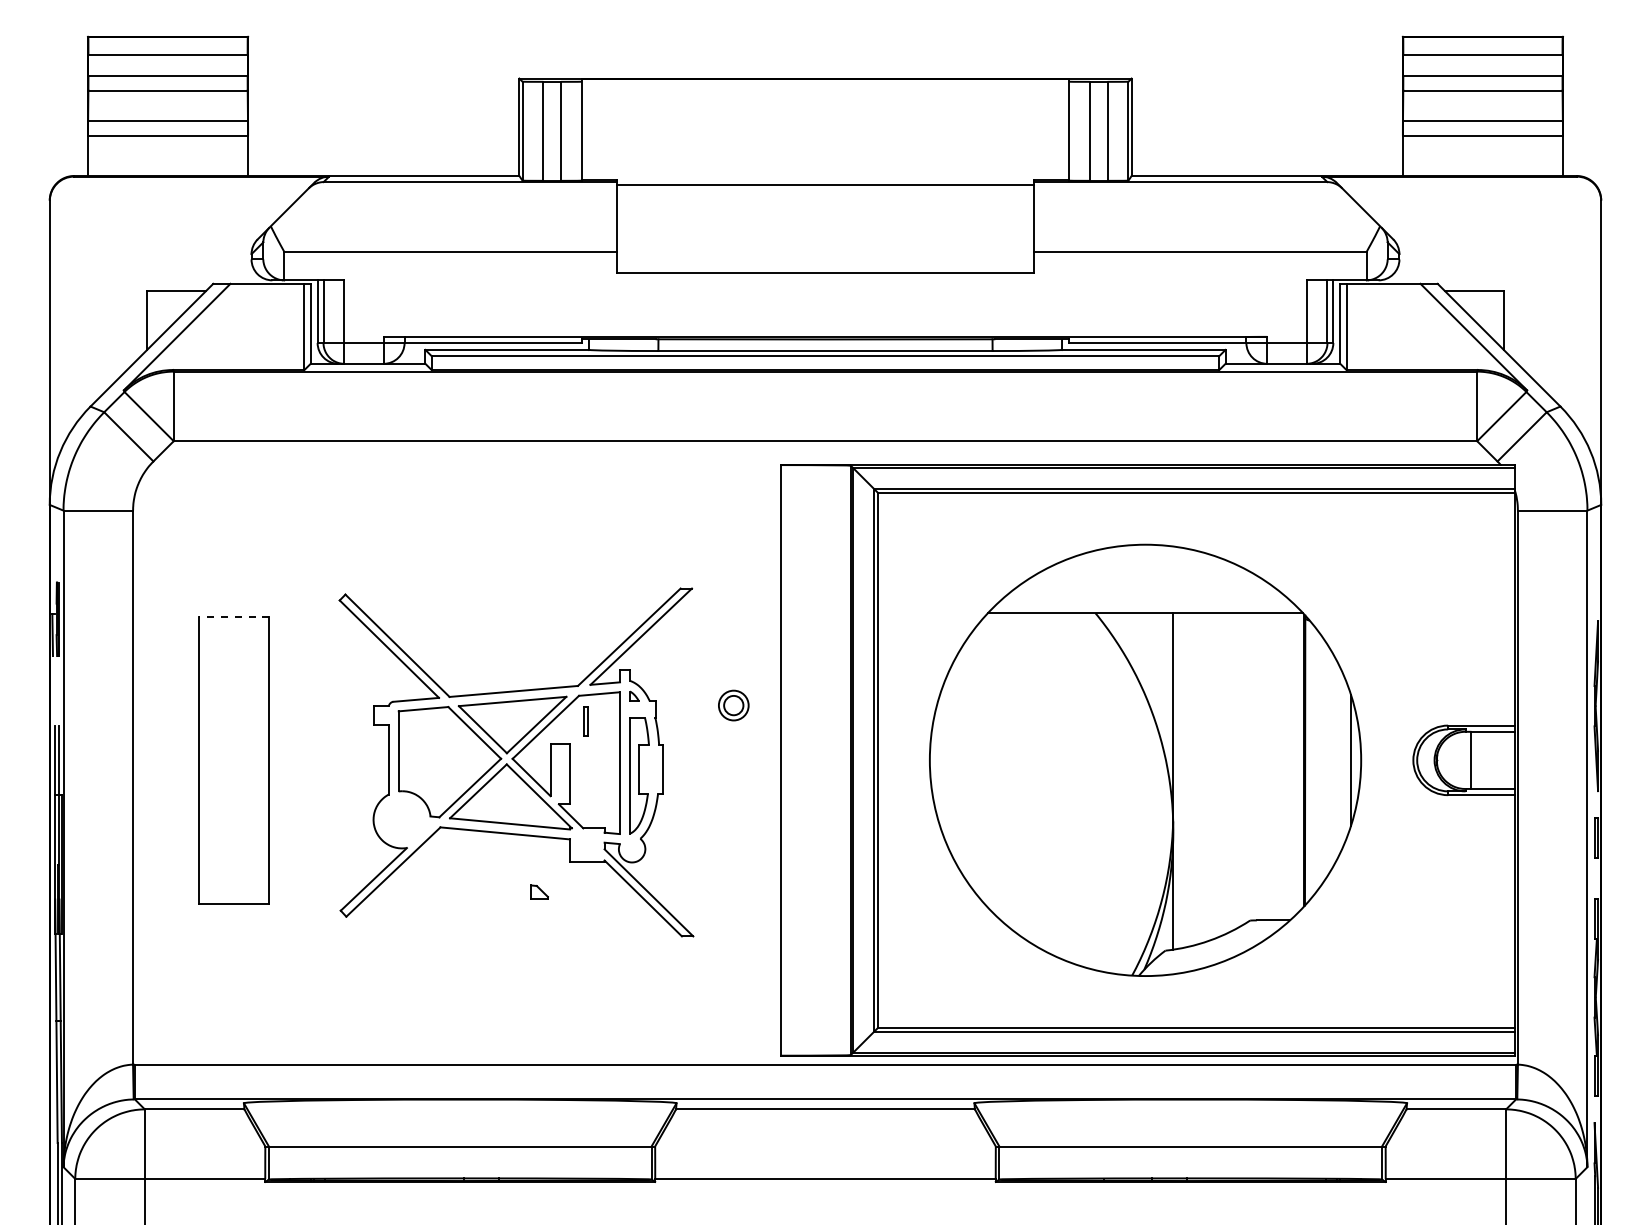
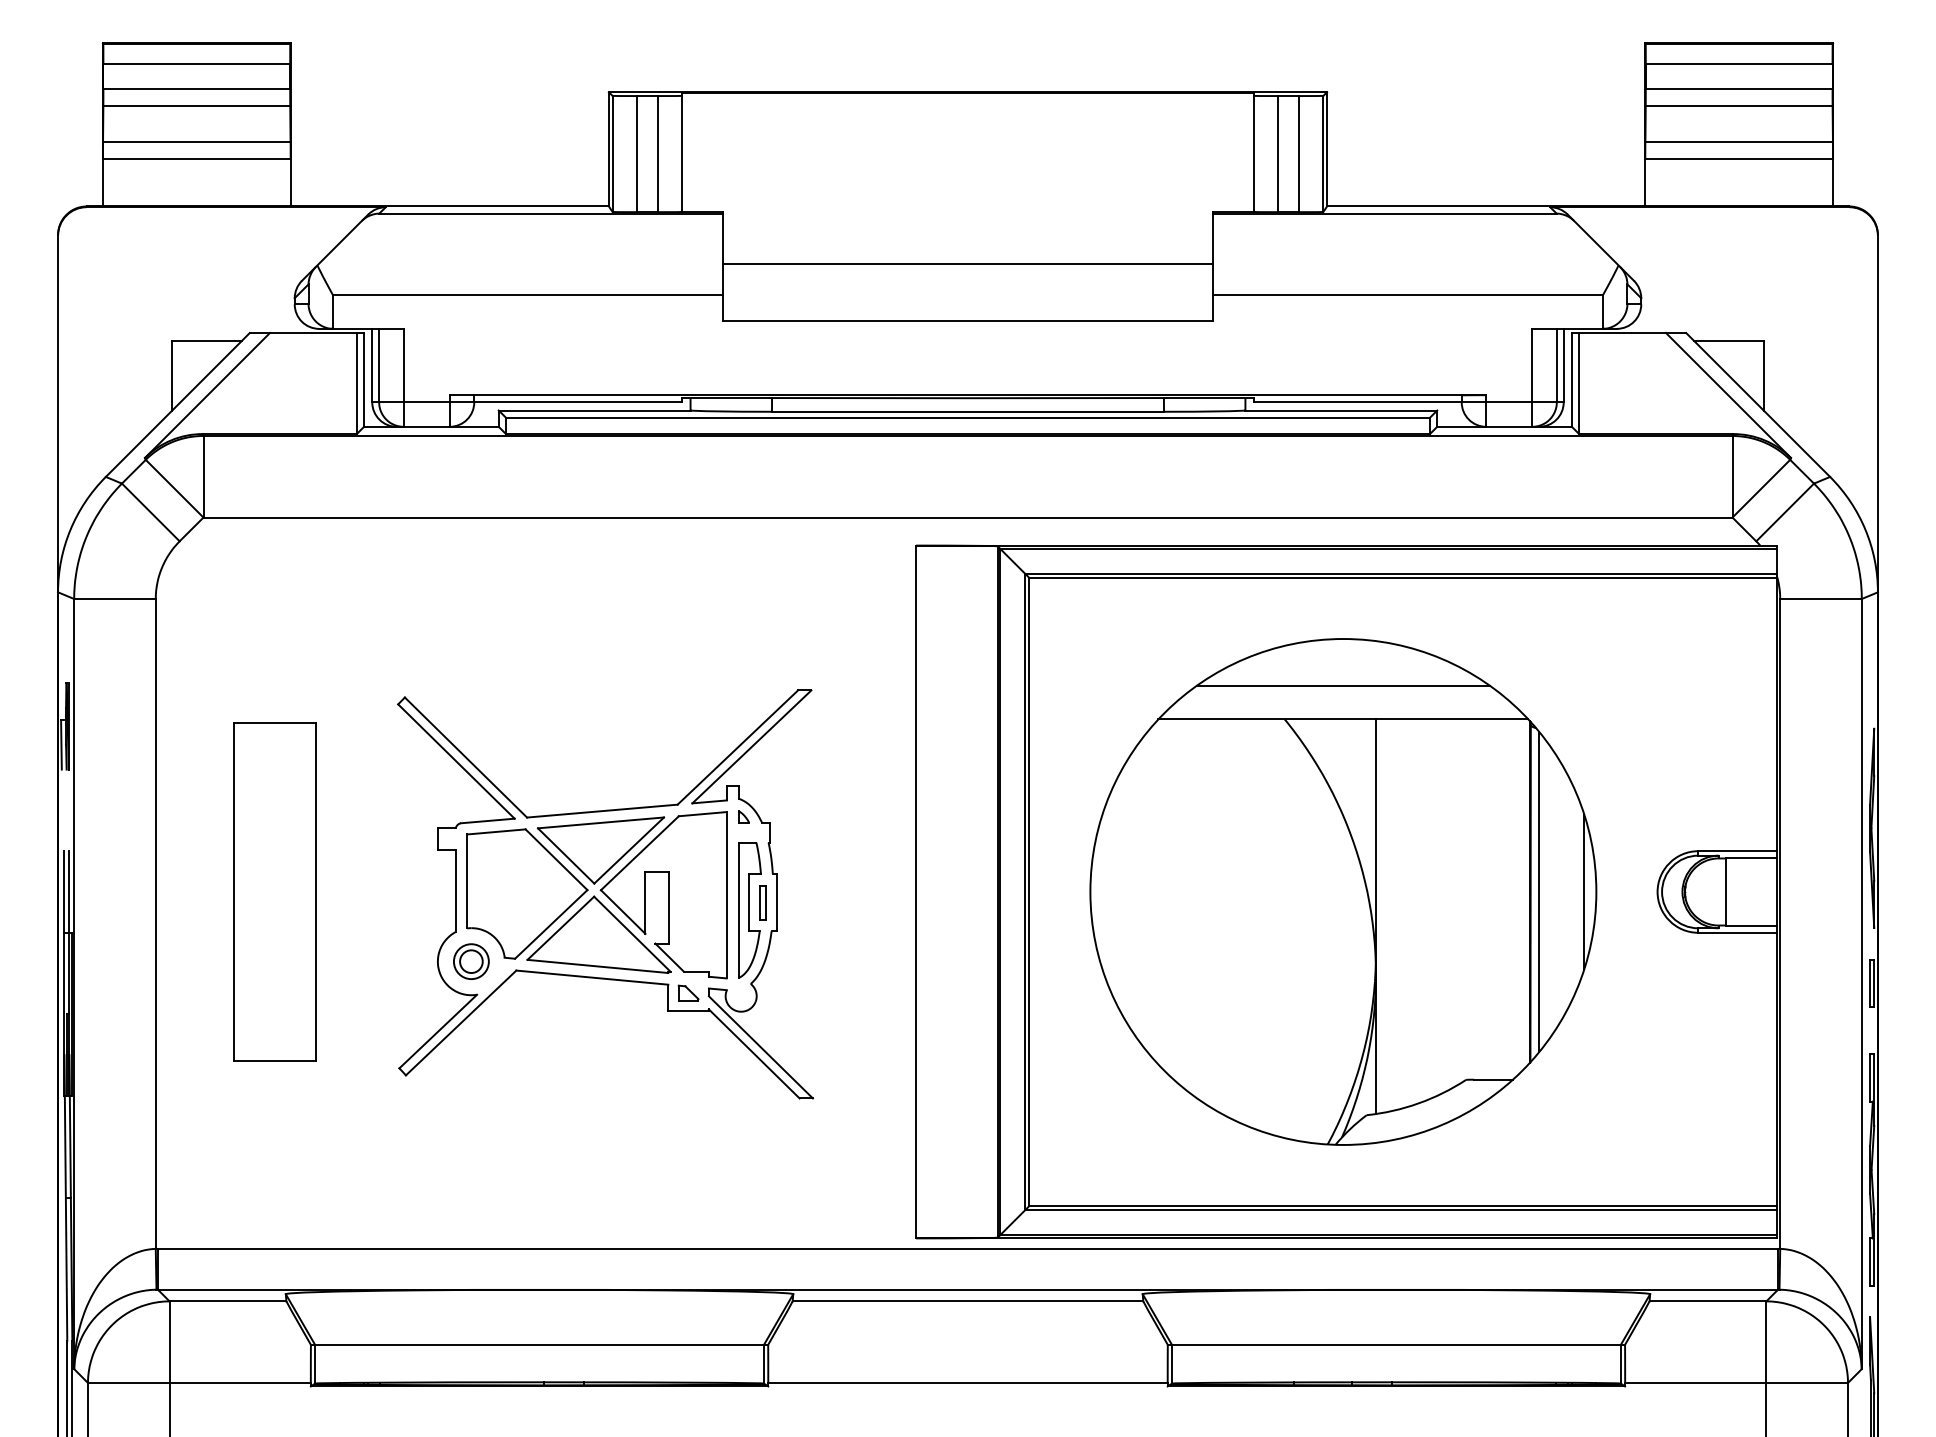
line: (825, 185) -> (967, 263), moved
line: (1144, 584) -> (1342, 685), added
line: (234, 616) -> (274, 723), dashed -> solid
part: (733, 705) -> (471, 961), moved
part: (585, 720) -> (762, 902), moved
line: (1312, 759) -> (1539, 891), added
part: (539, 891) -> (688, 992), moved

